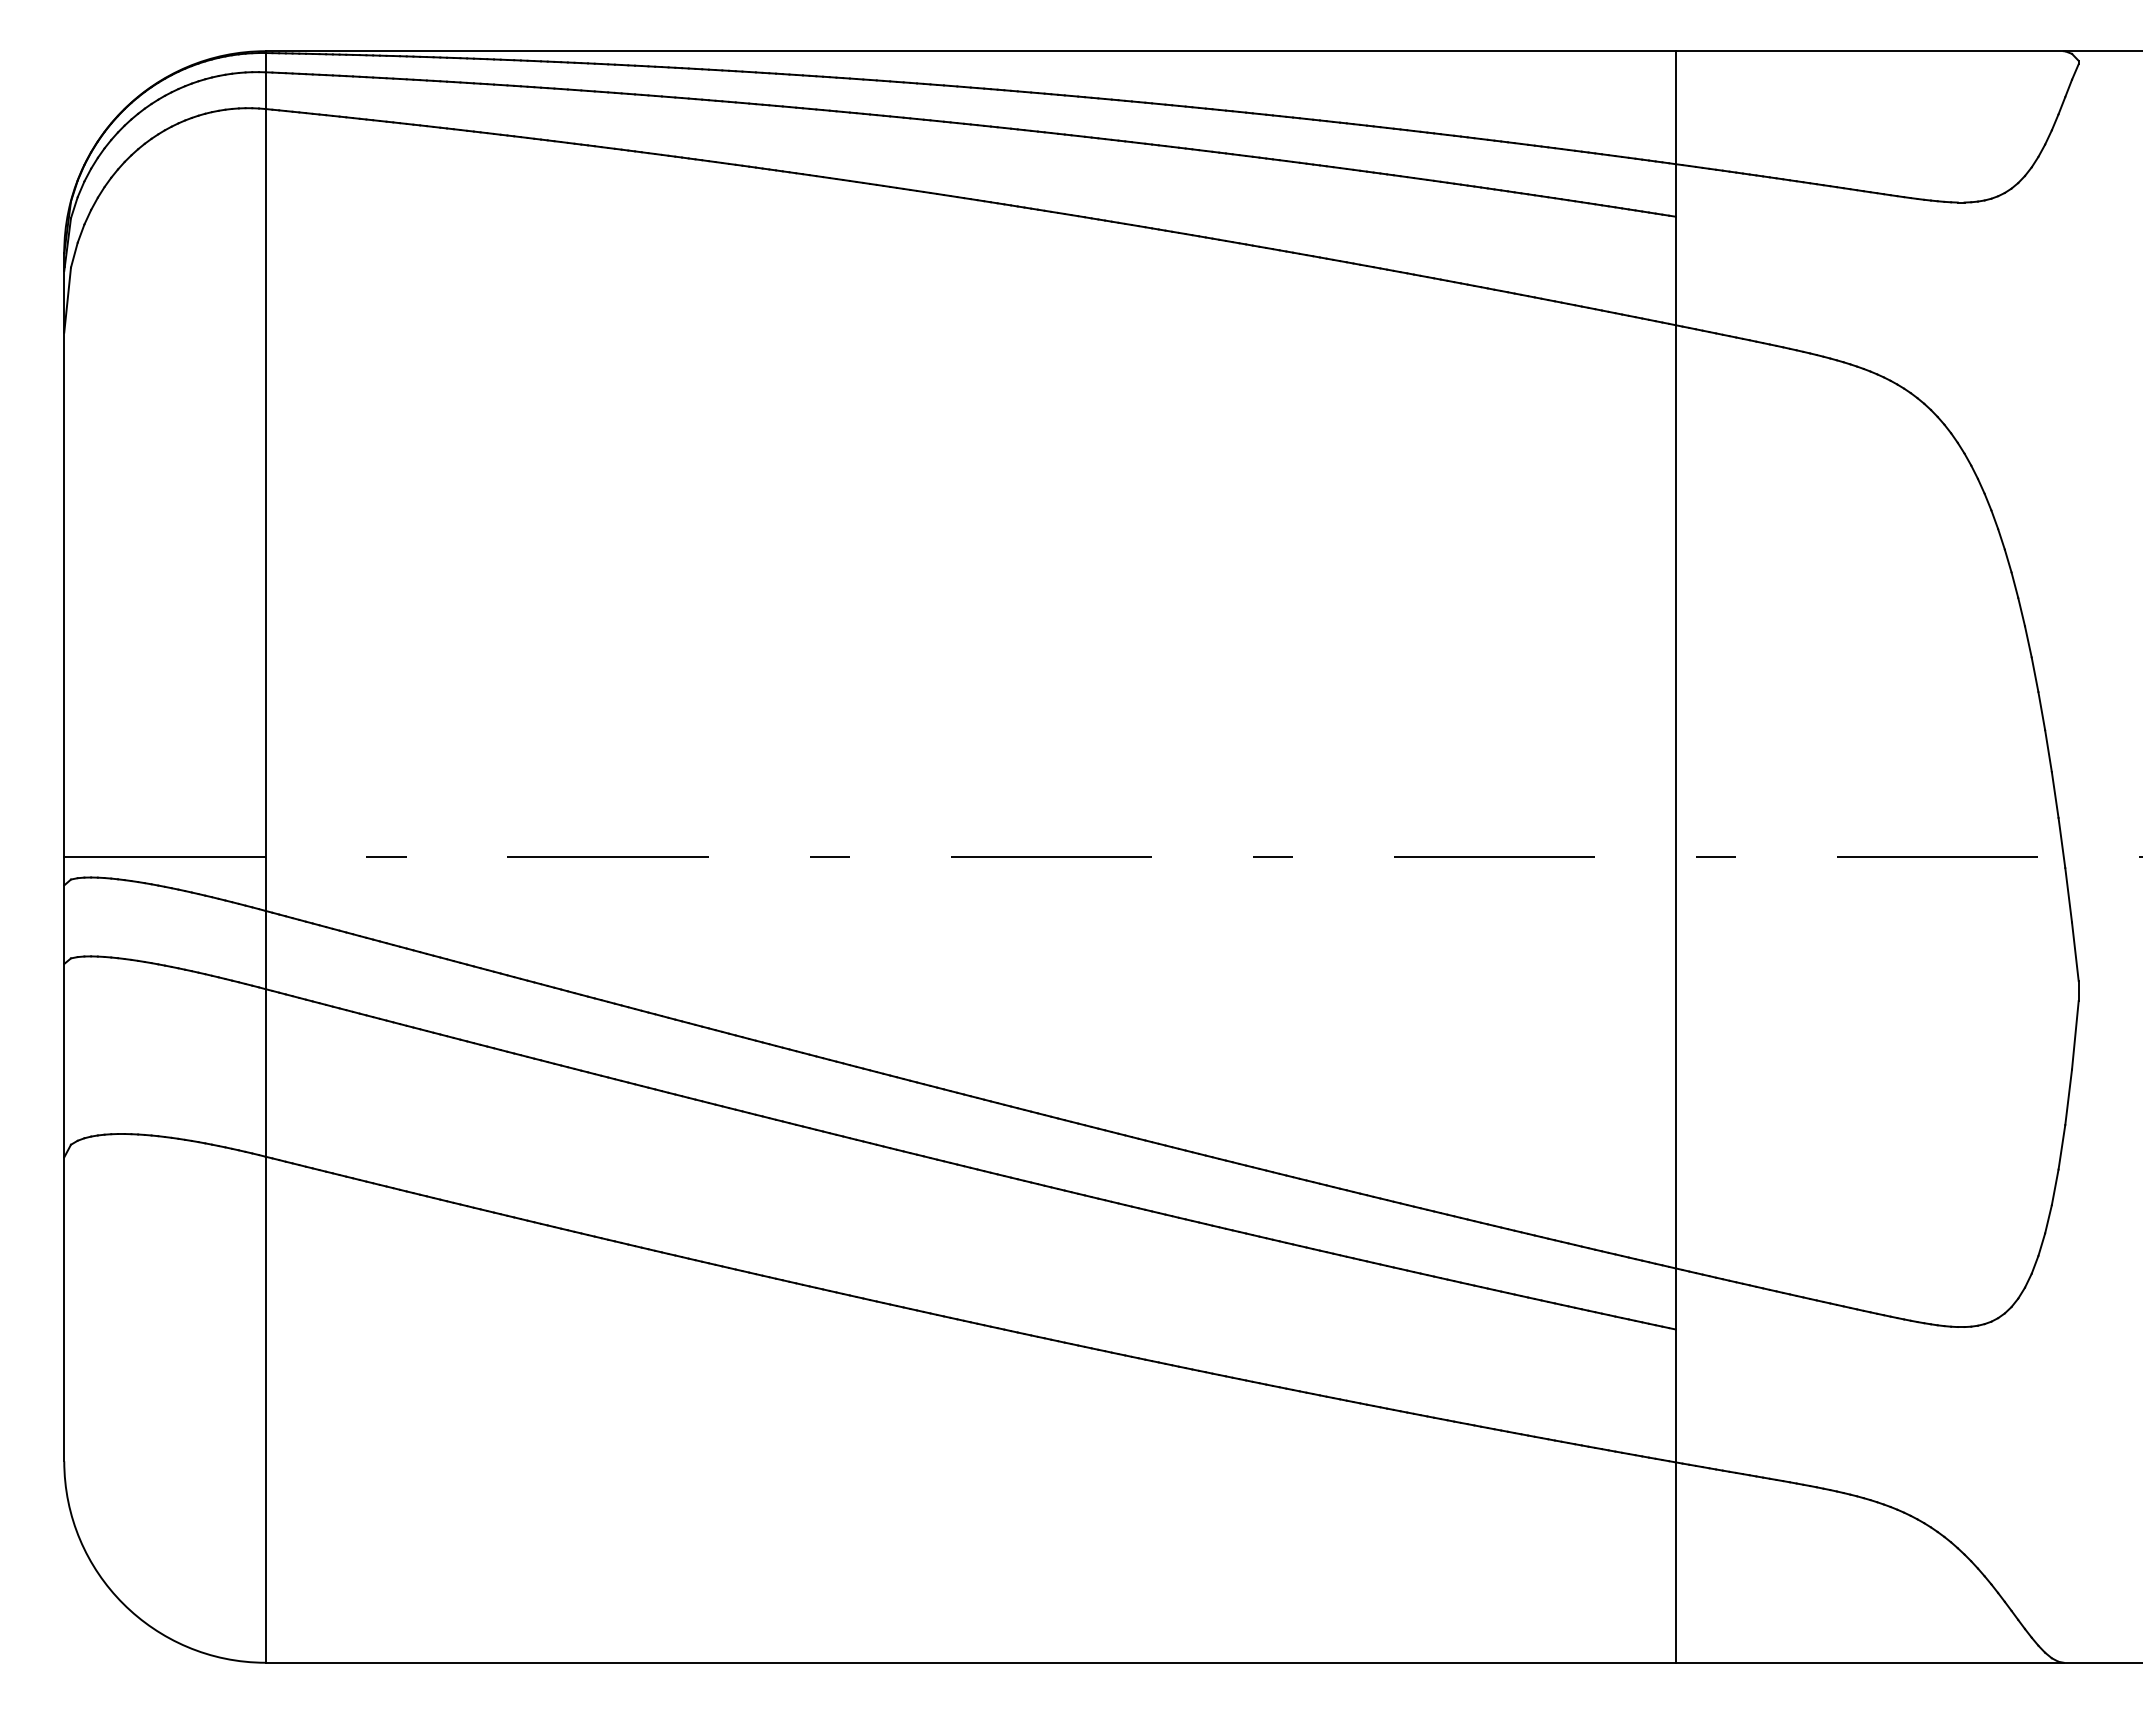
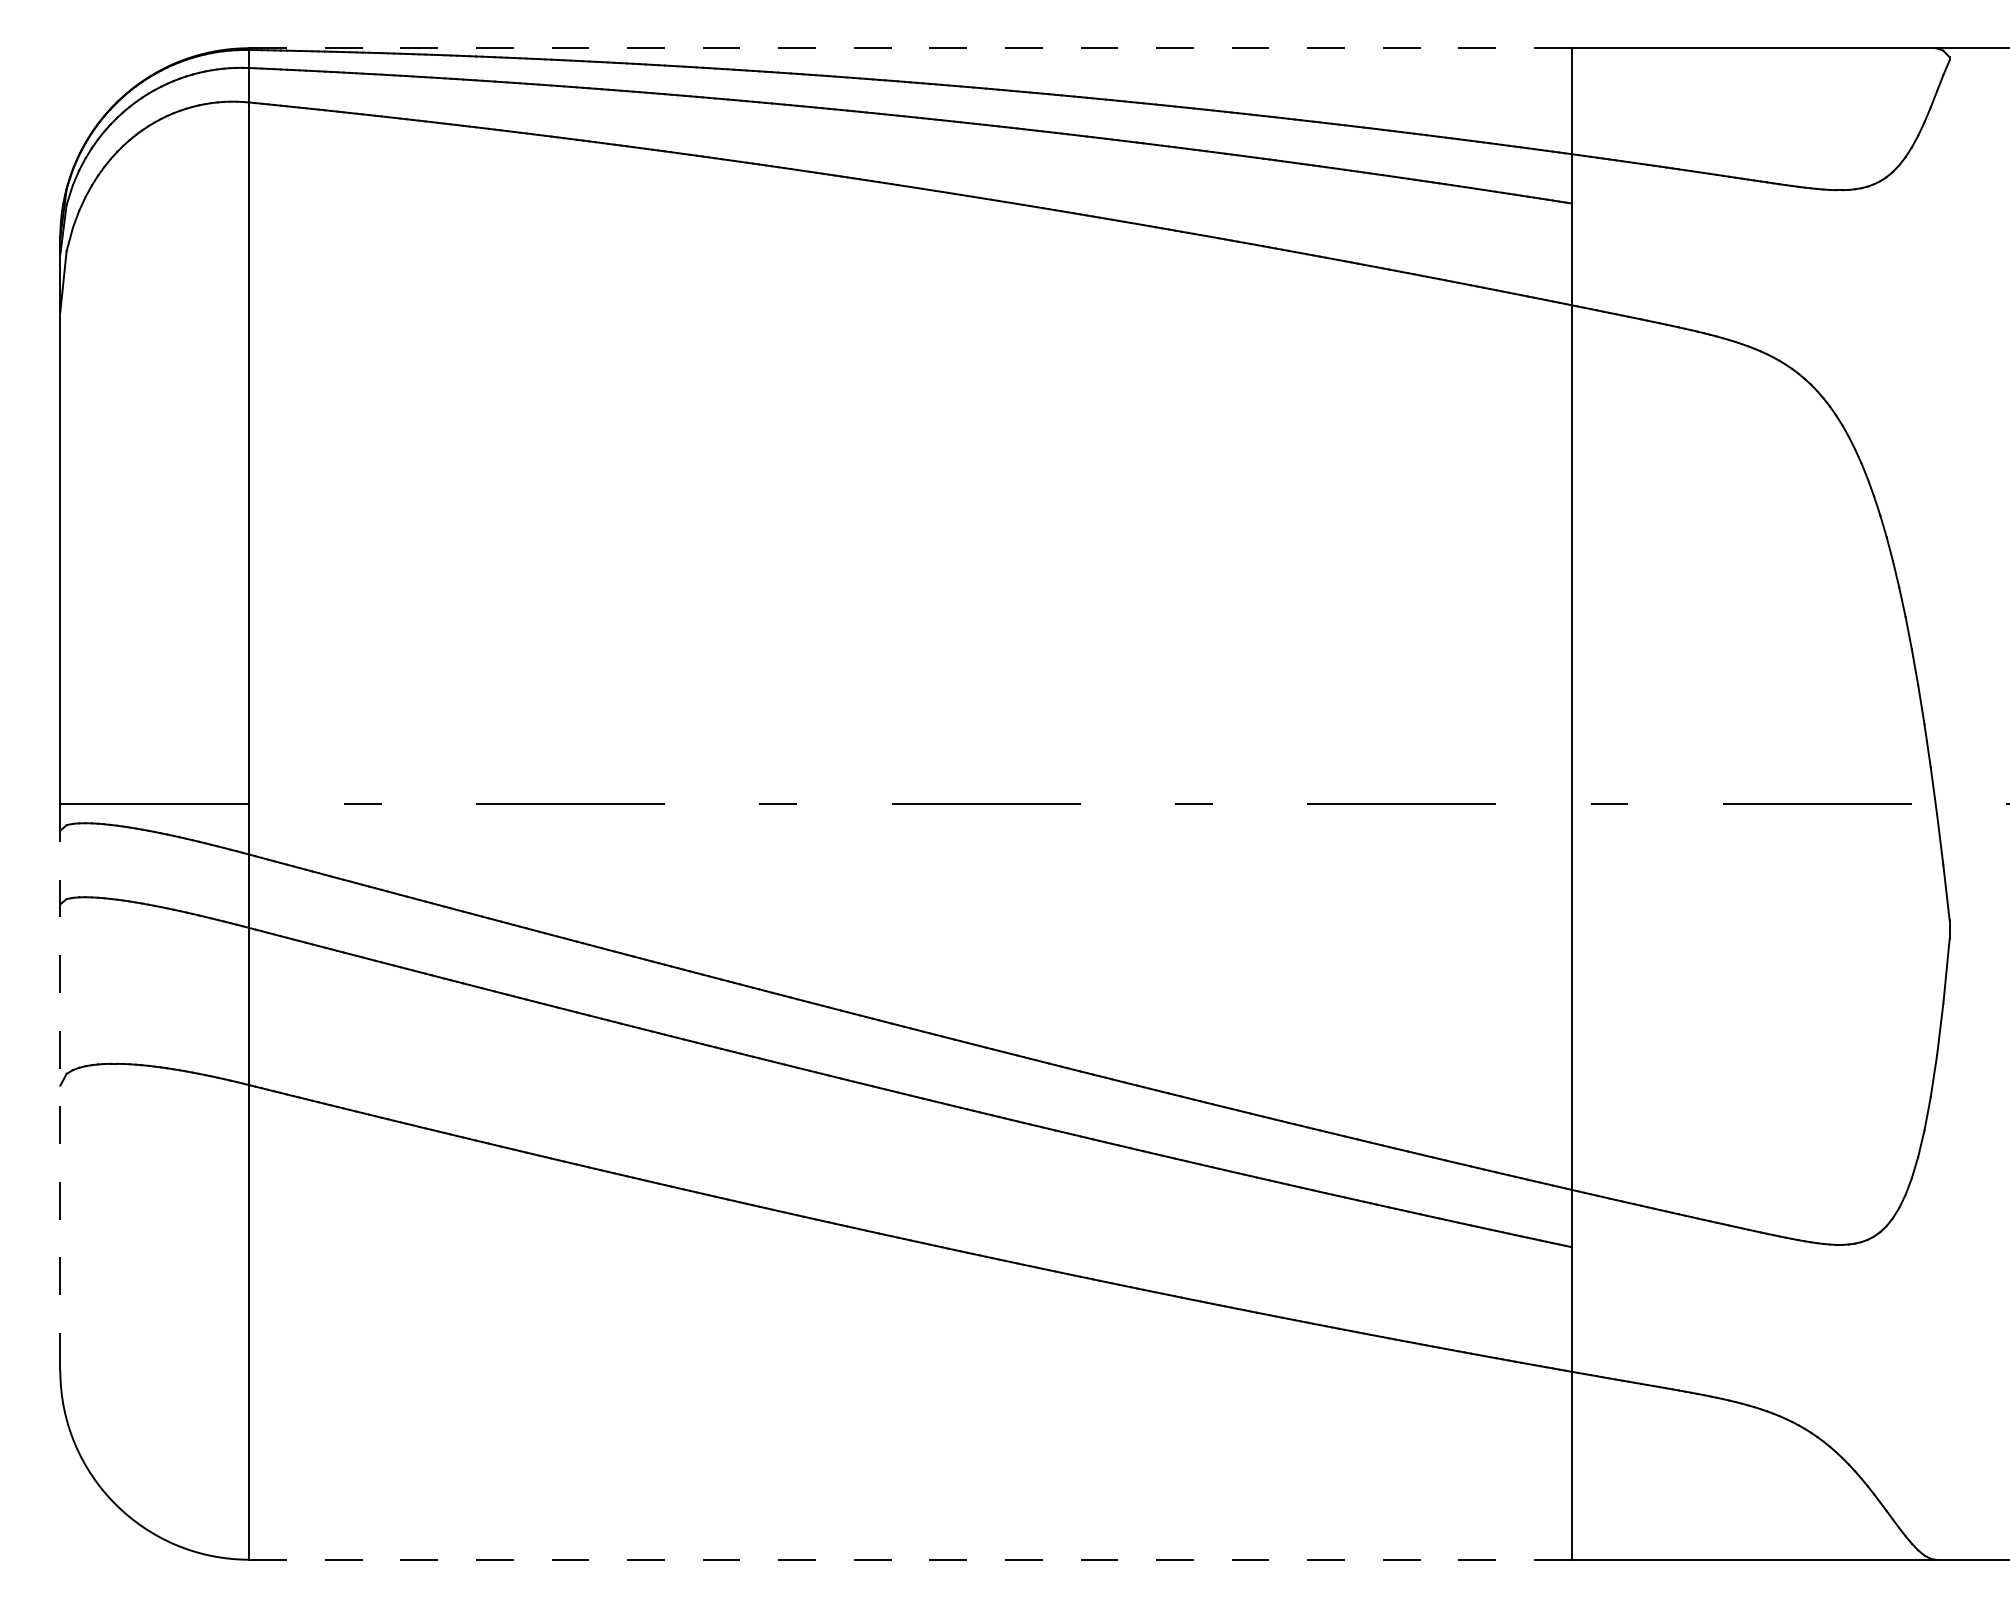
line: (971, 51) -> (911, 48), solid -> dashed
line: (64, 1159) -> (60, 1087), solid -> dashed
line: (971, 1662) -> (911, 1559), solid -> dashed

